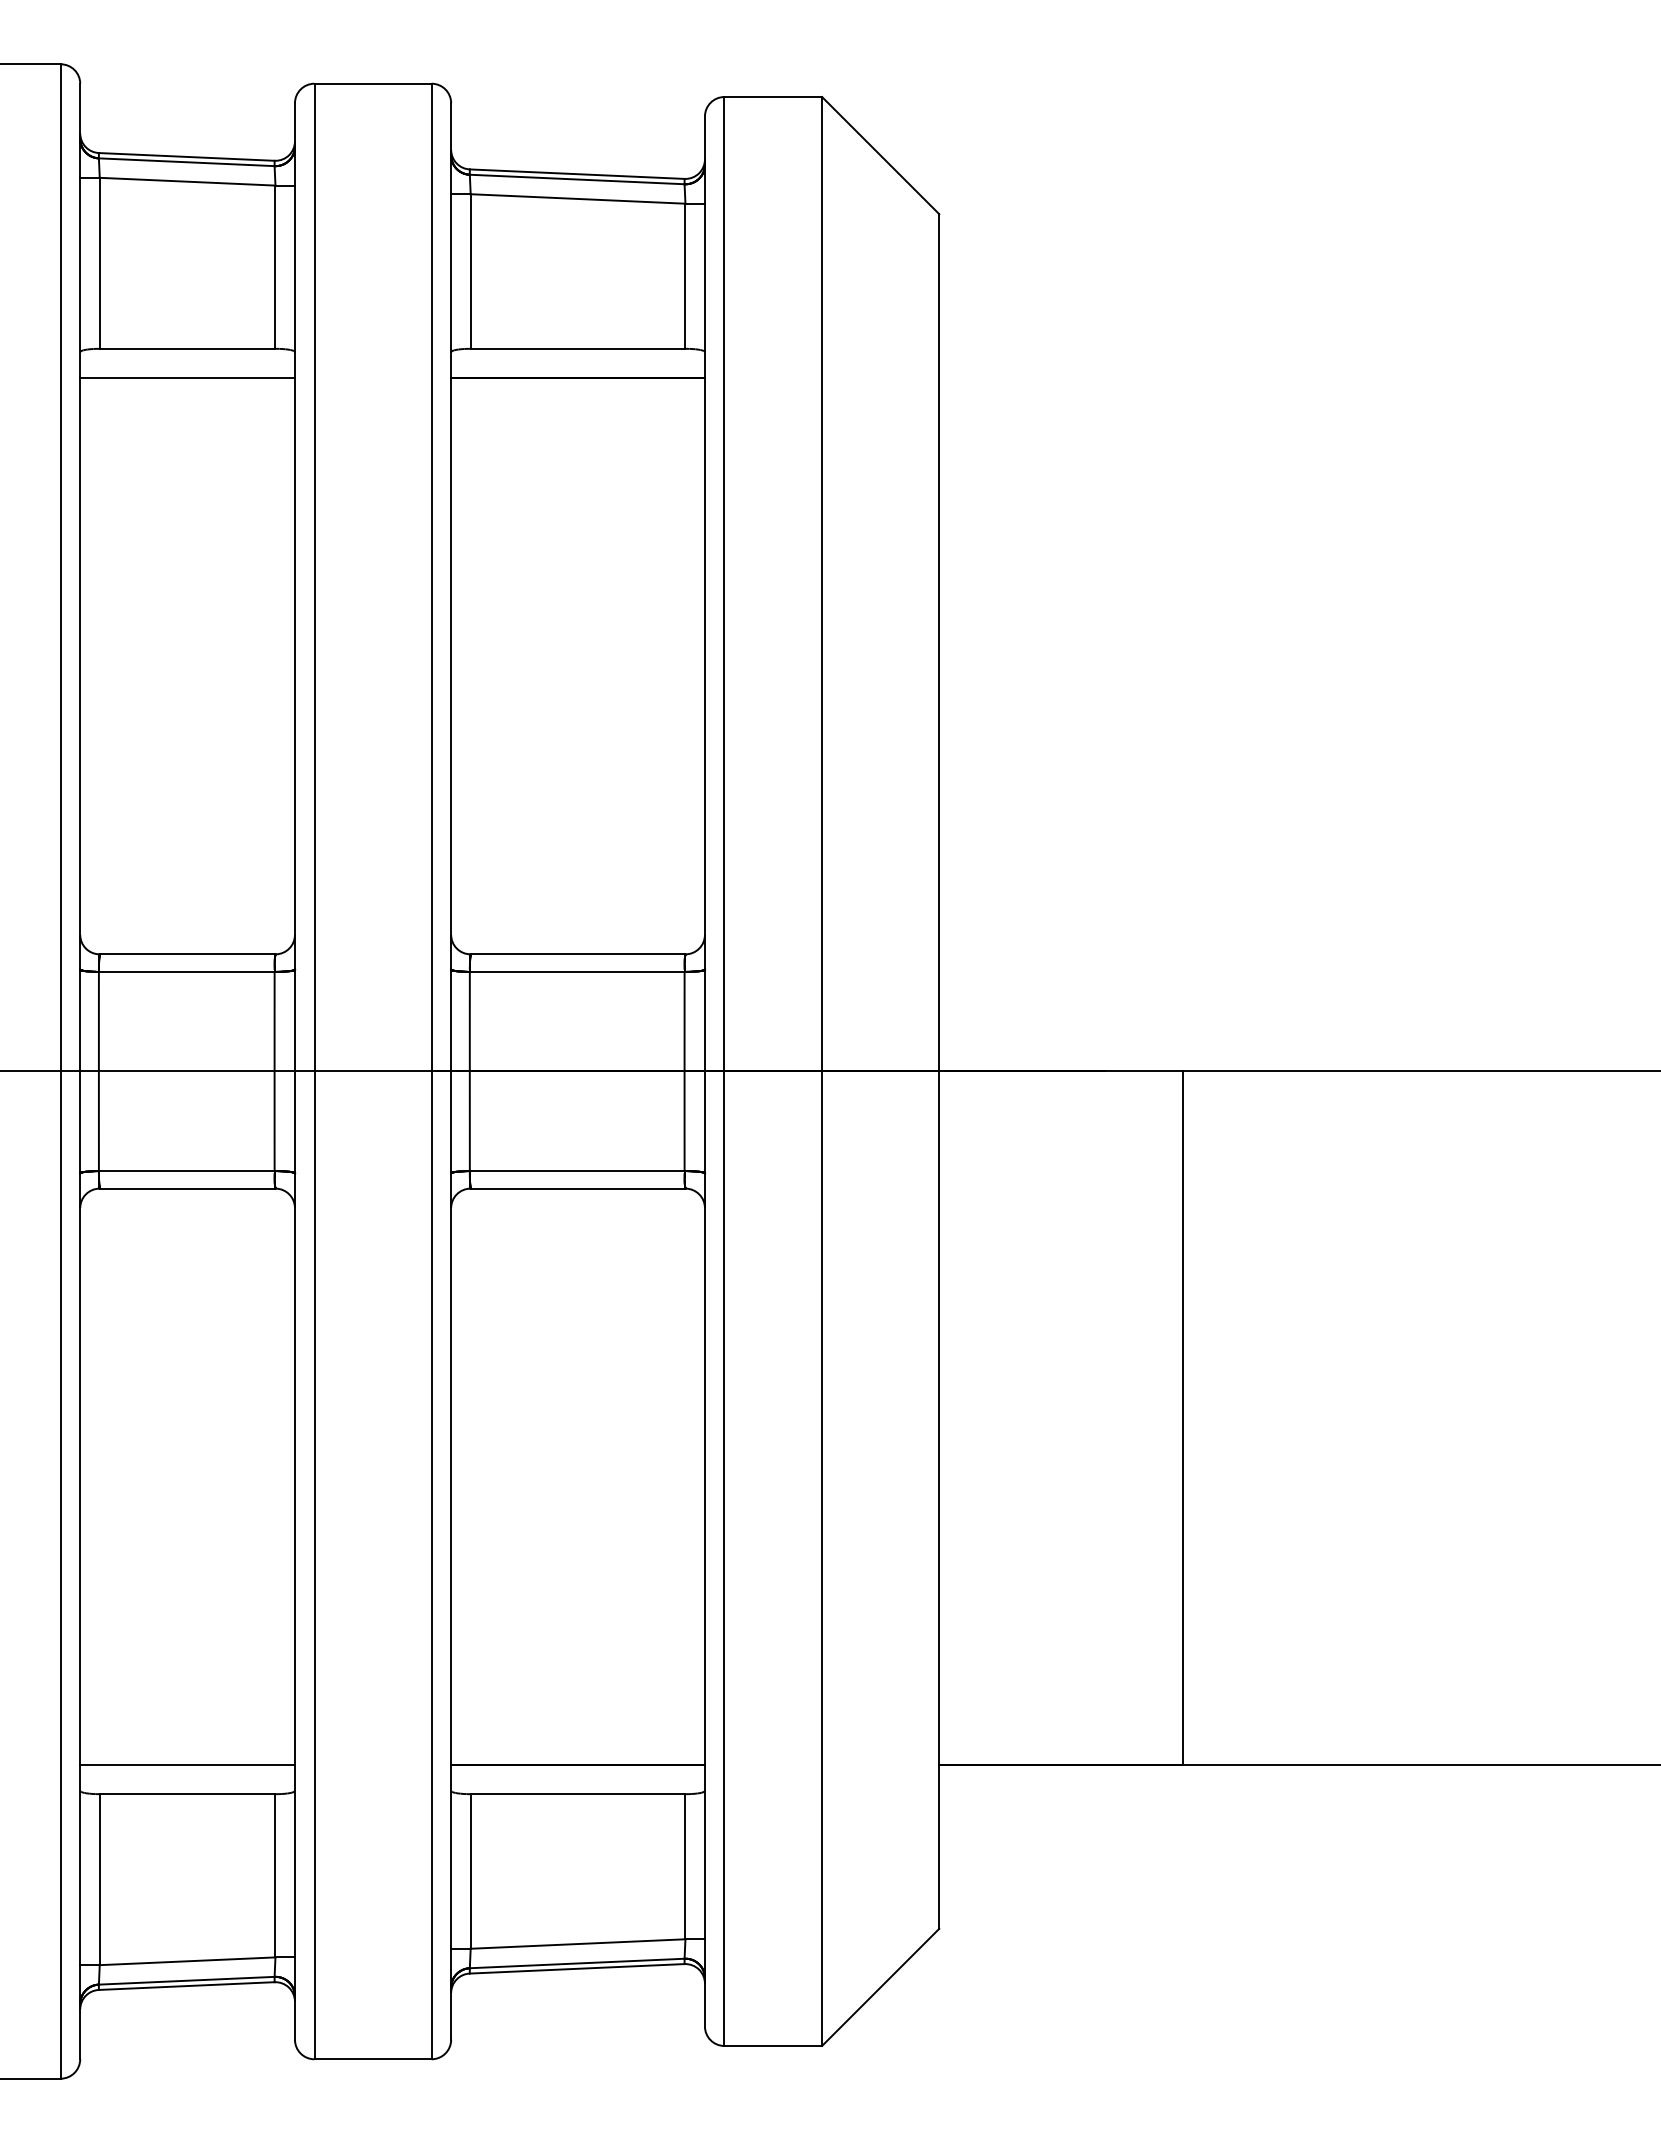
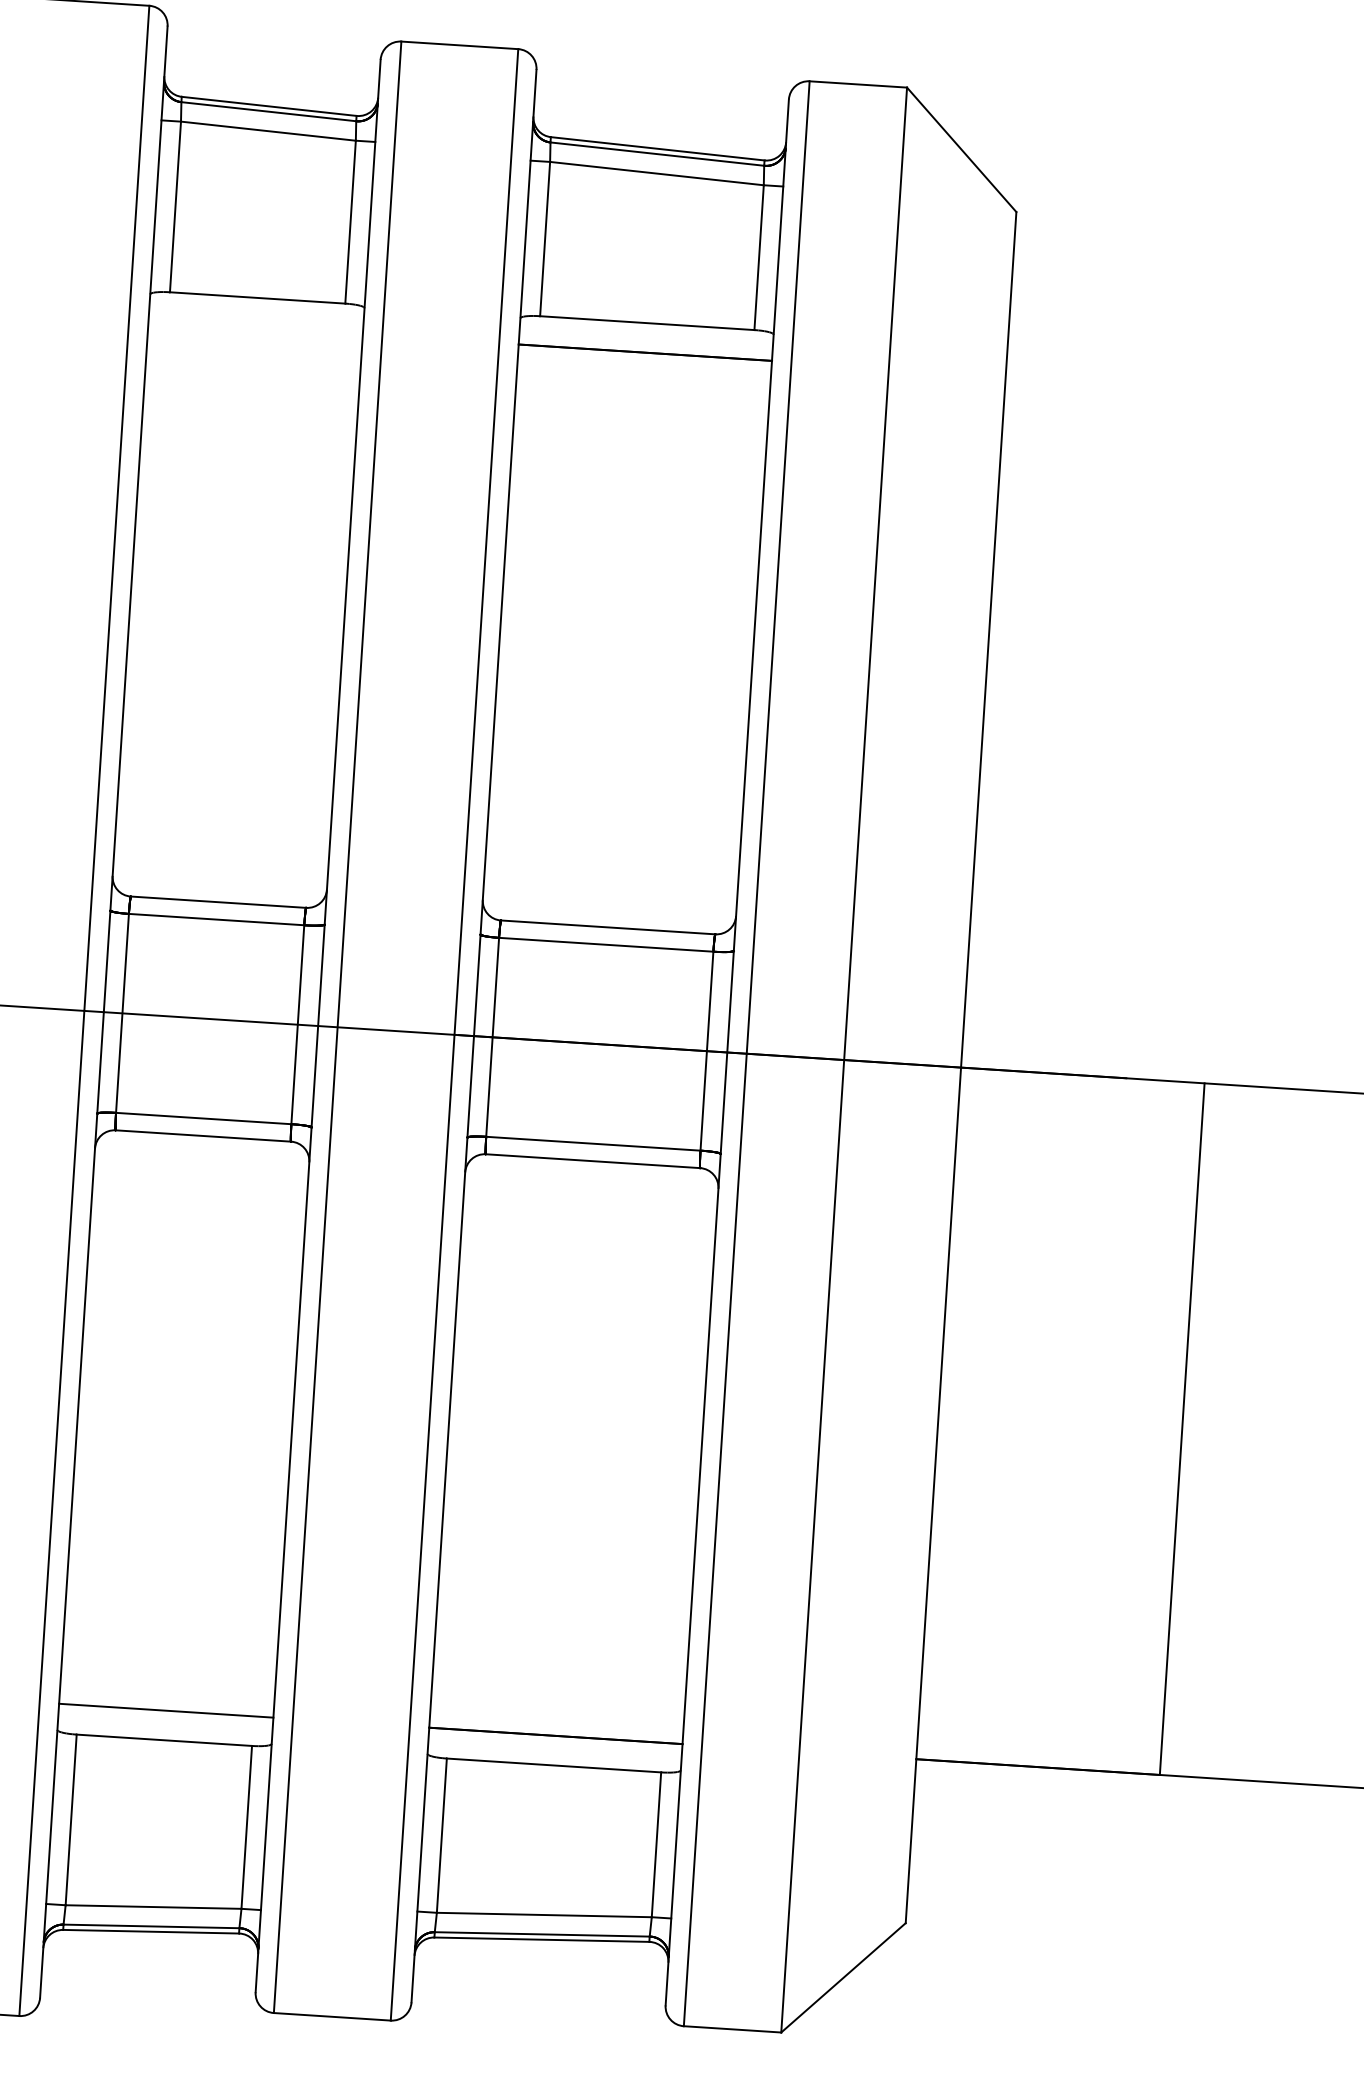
line: (187, 378) -> (255, 327), removed

